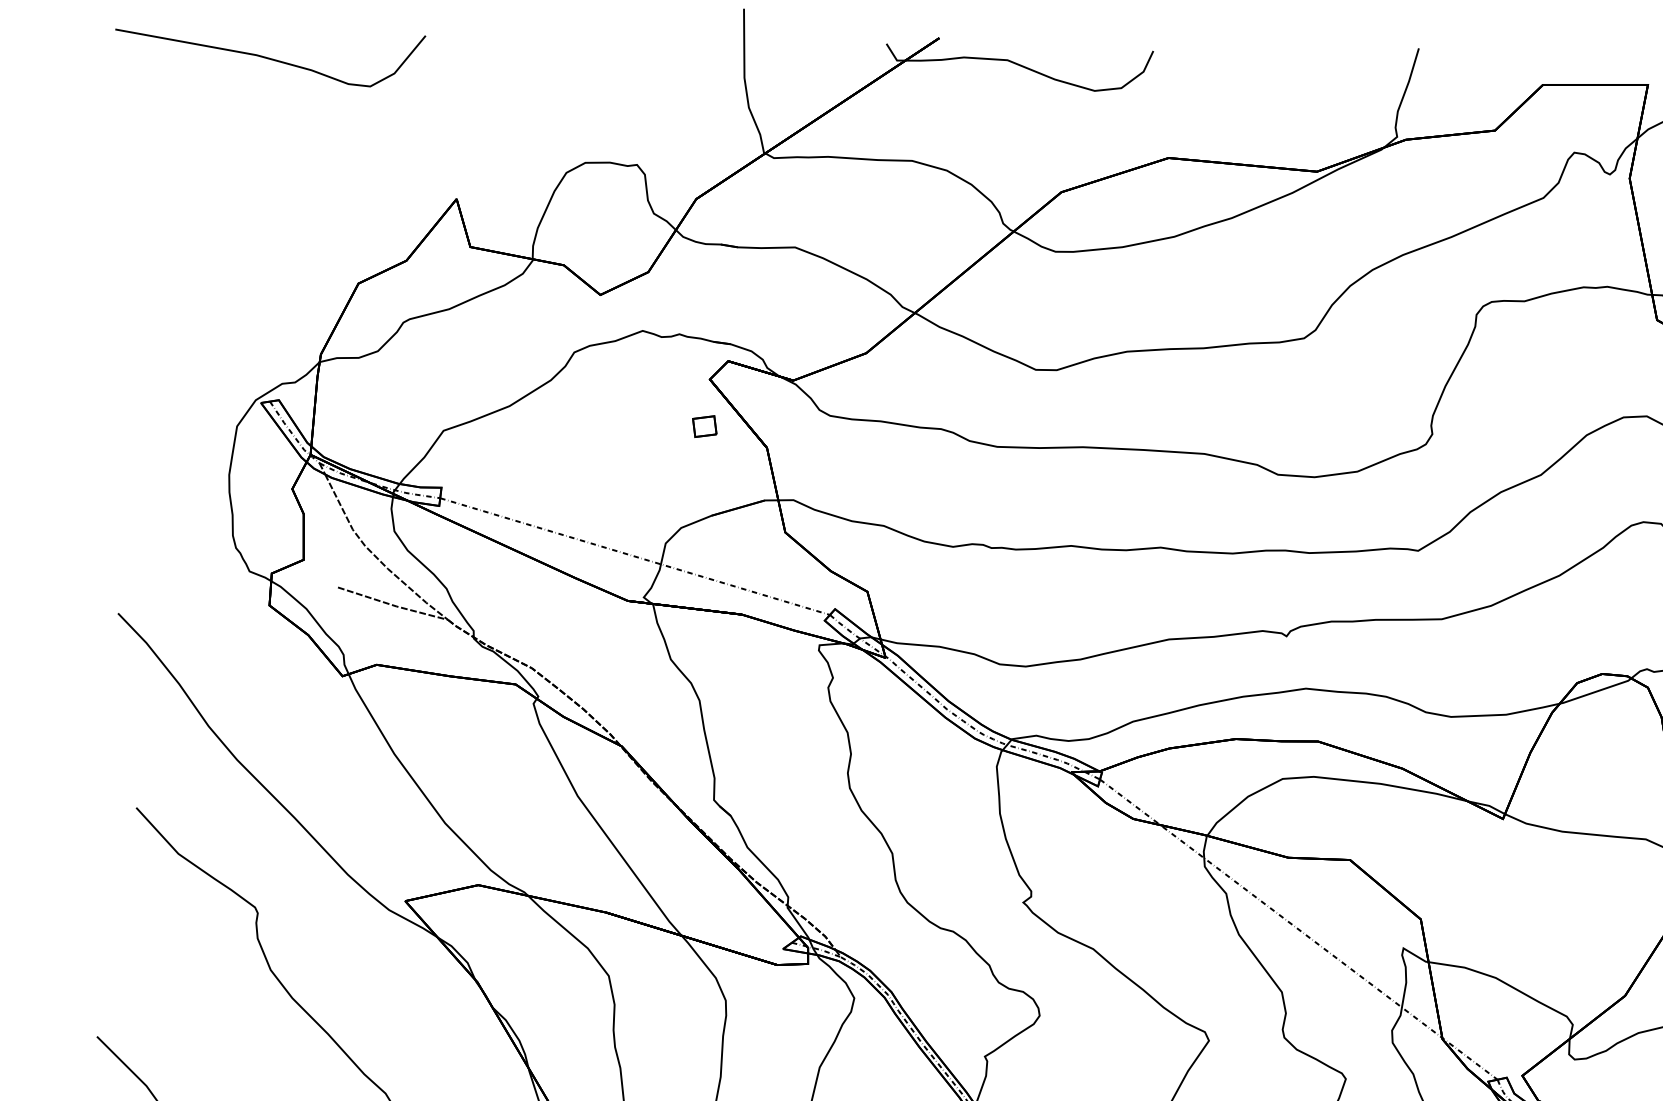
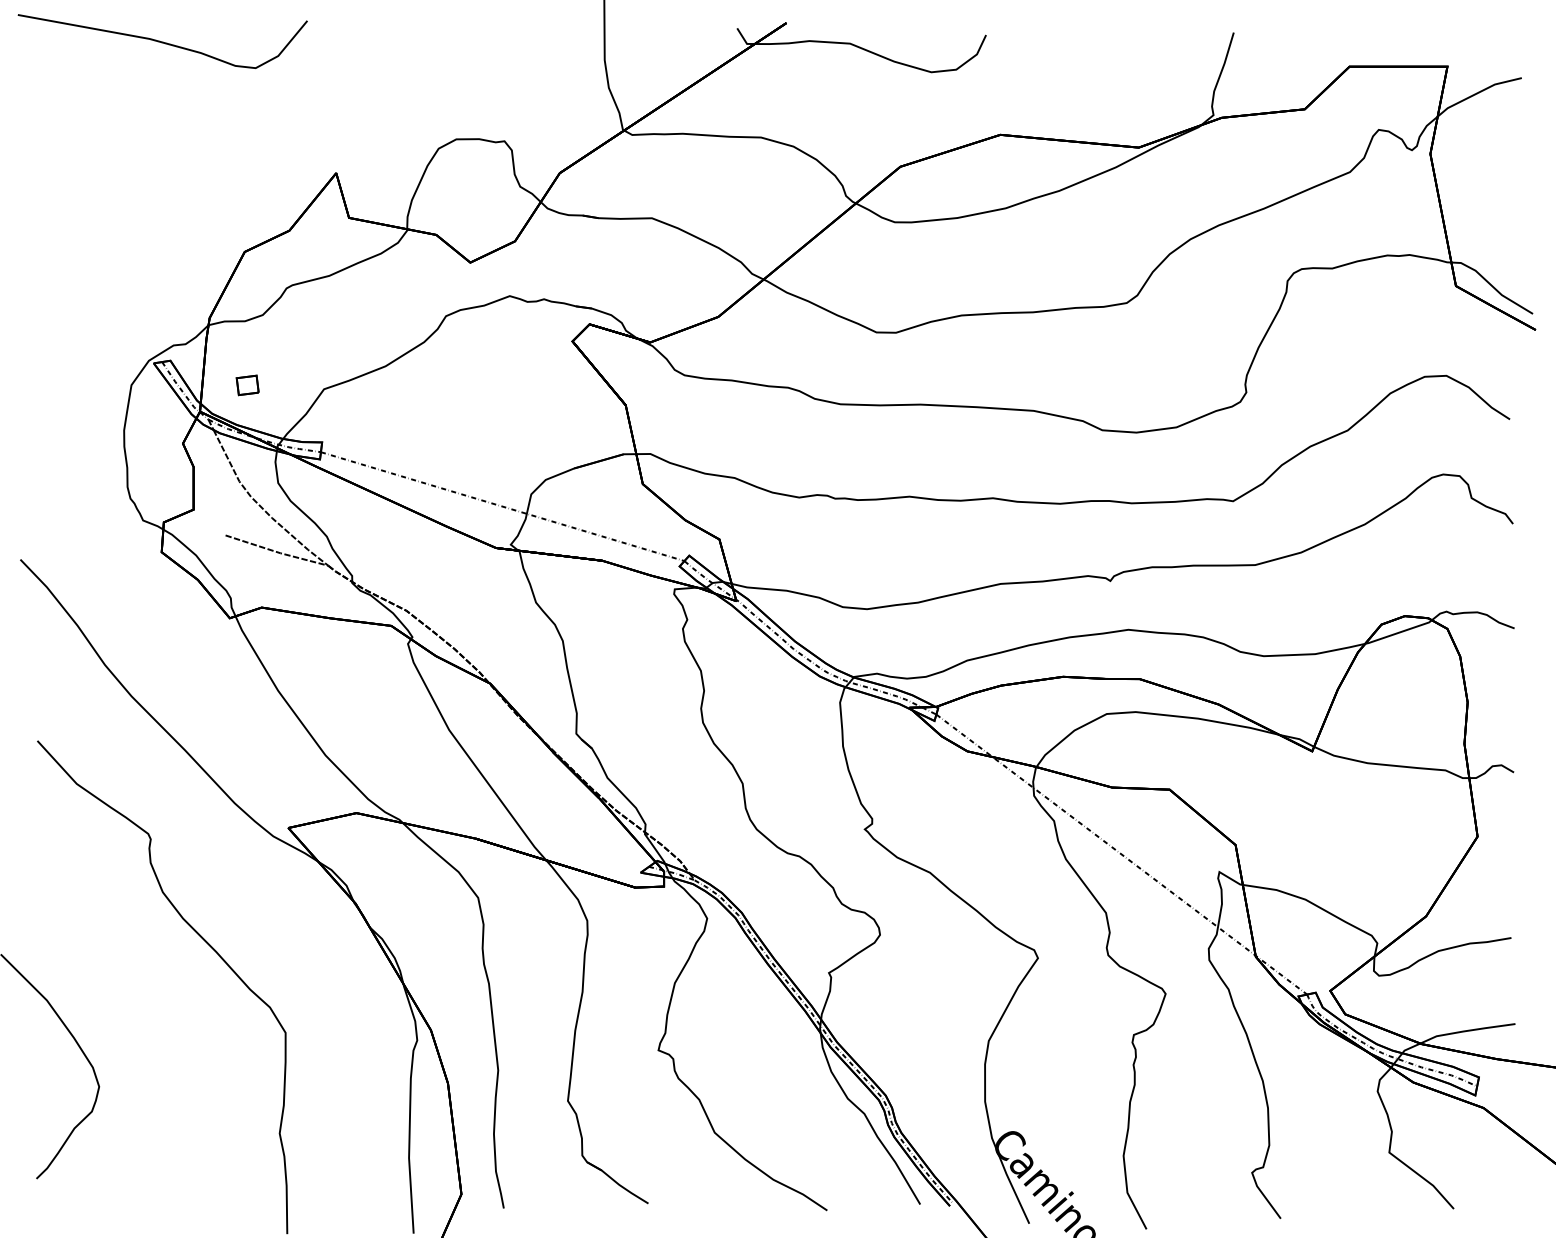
part: (704, 426) -> (247, 385), moved

